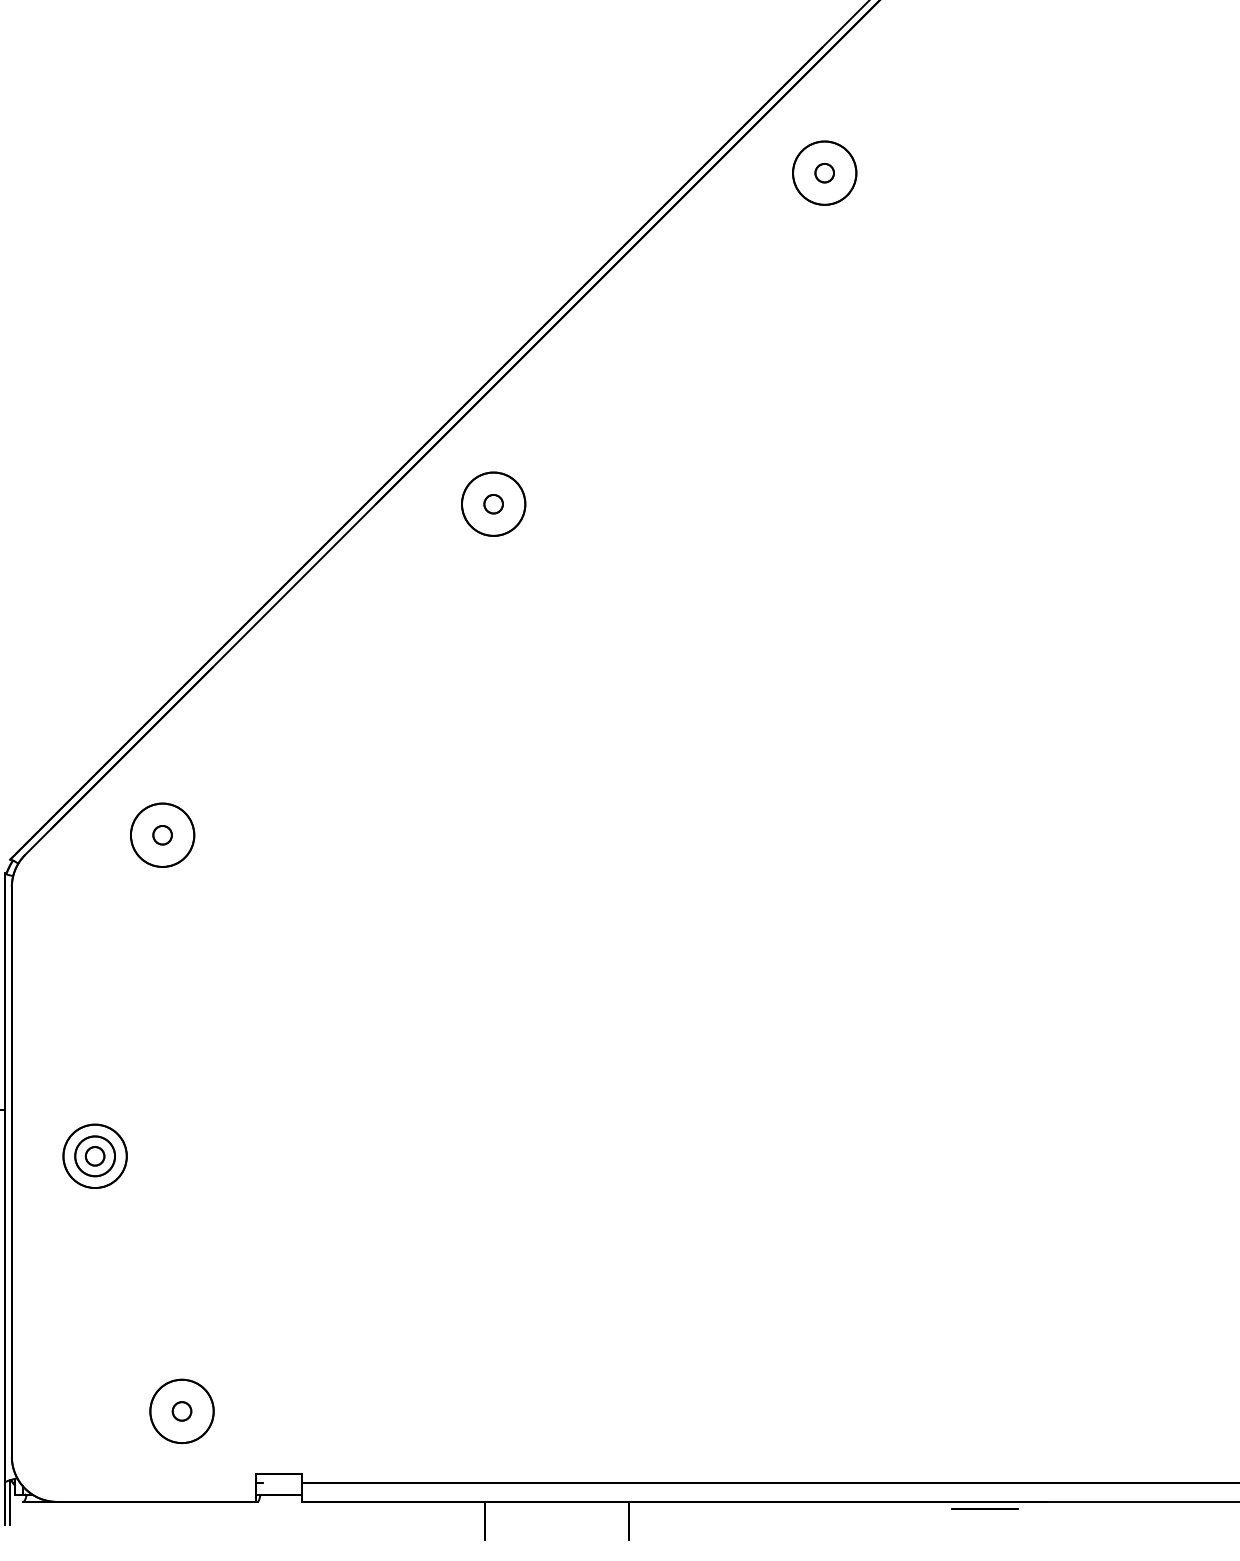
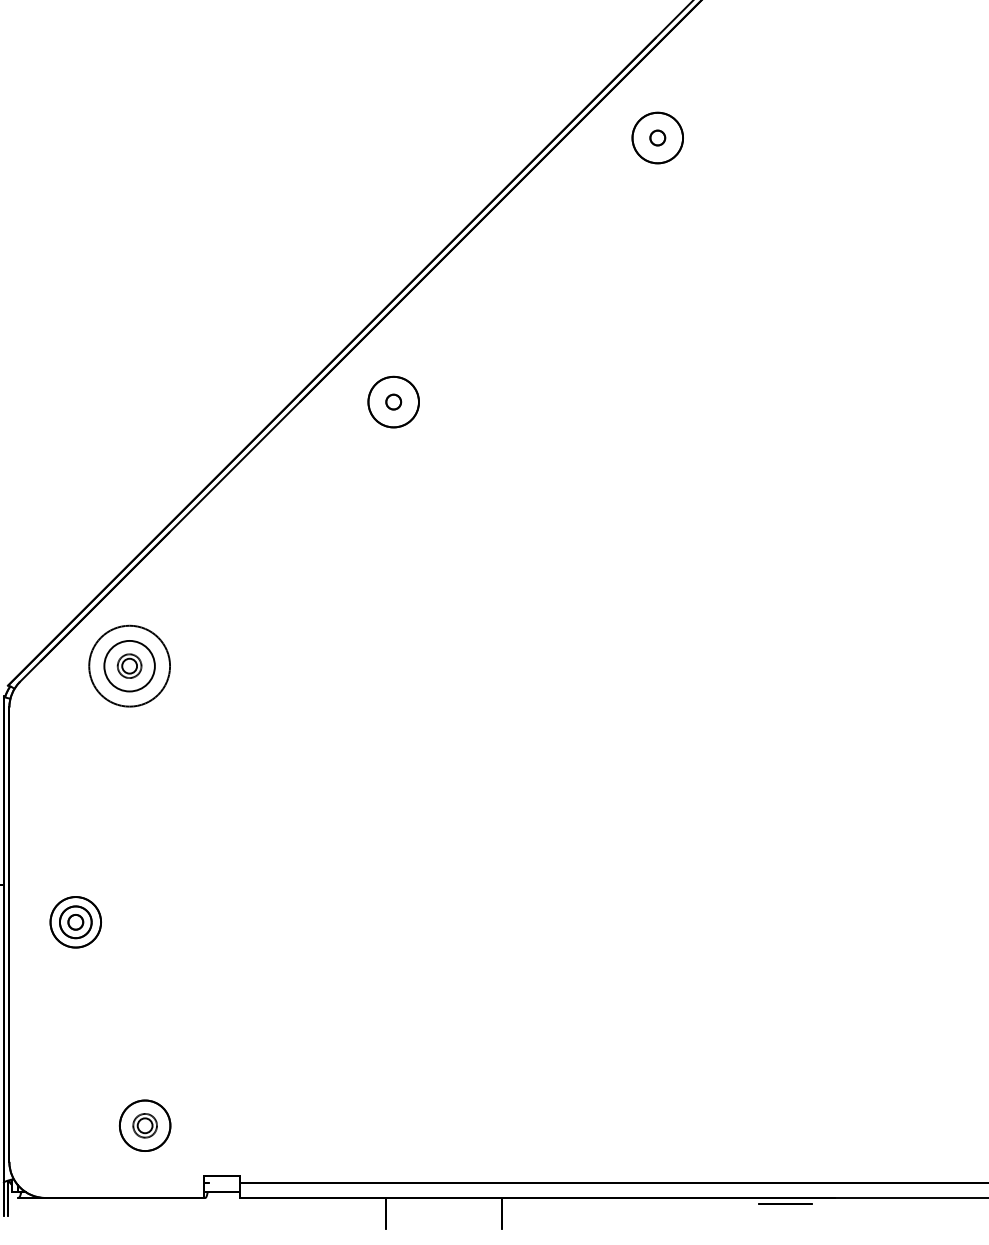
circle: (162, 834) -> (129, 665), size x1.6
circle: (162, 835) -> (129, 666), size x1.6
circle: (181, 1411) -> (144, 1125), size x1.6

